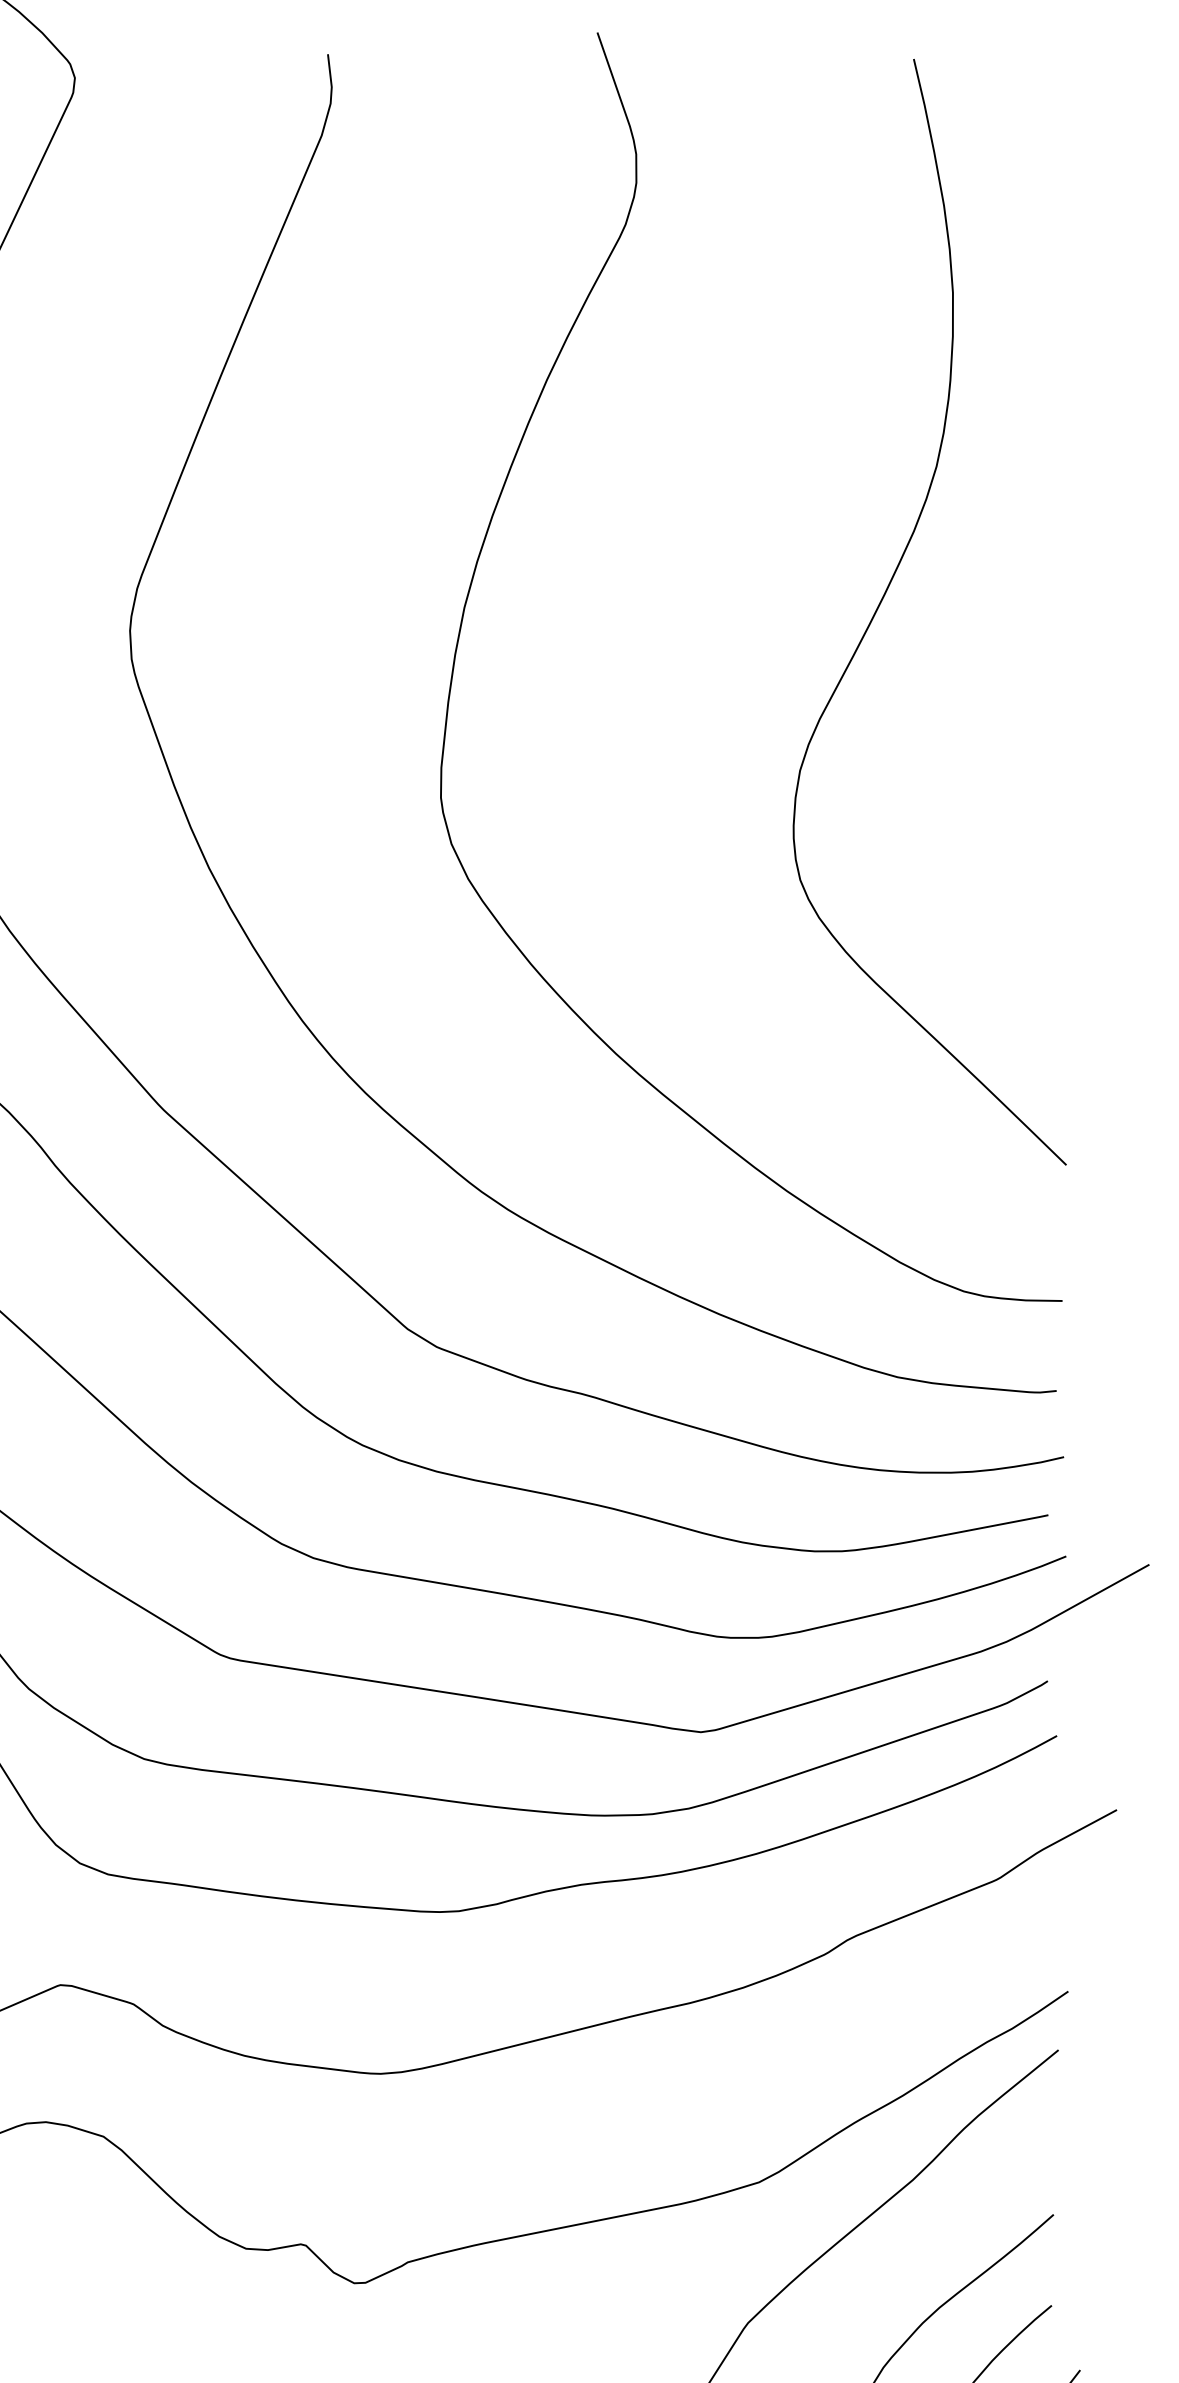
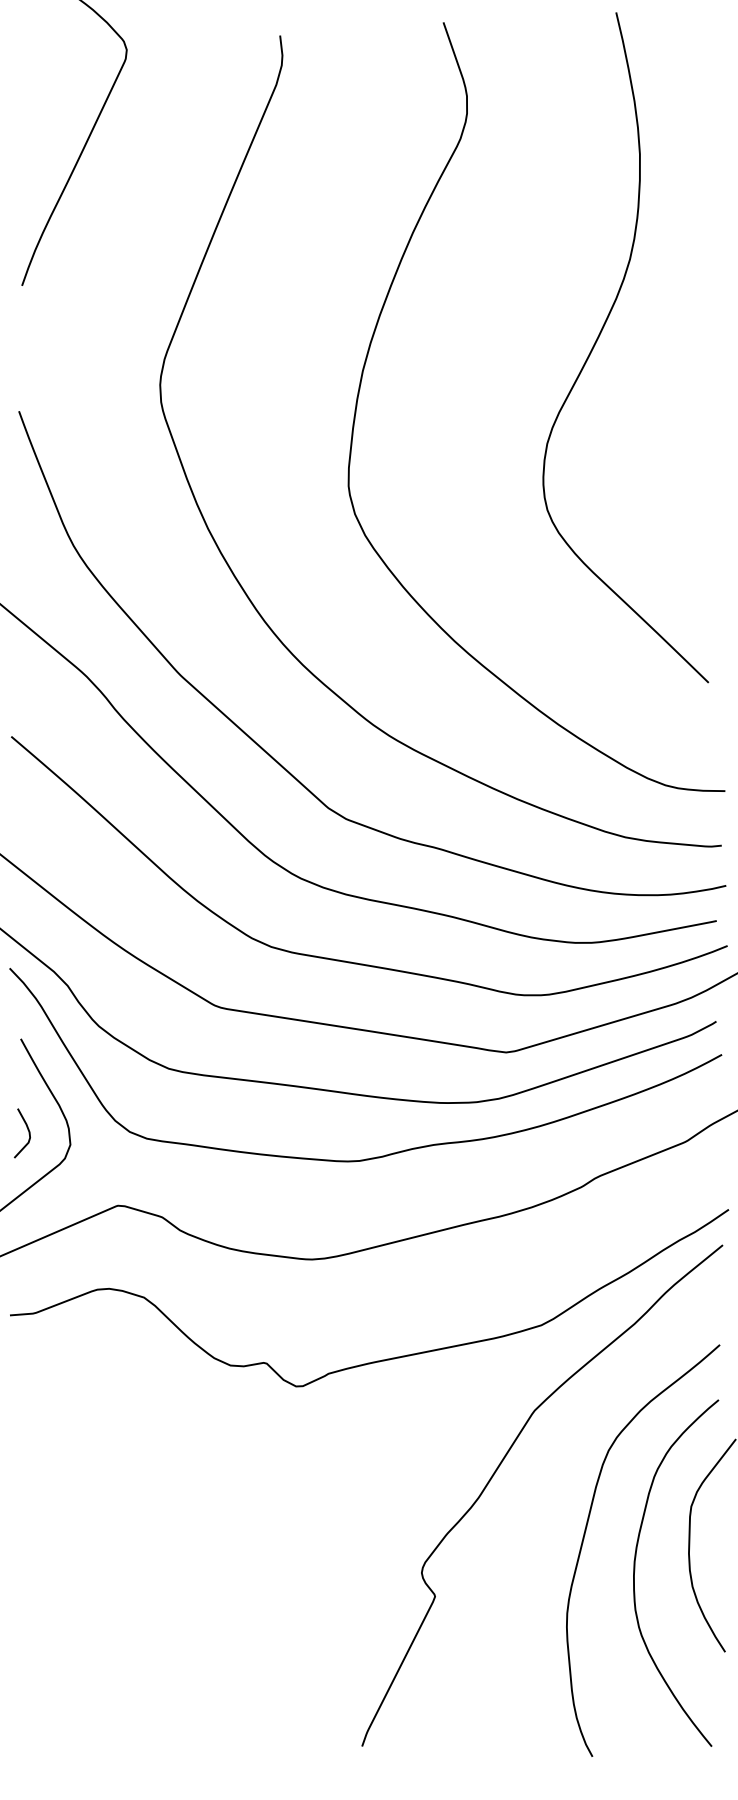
curve: (887, 592) -> (600, 335), moved

